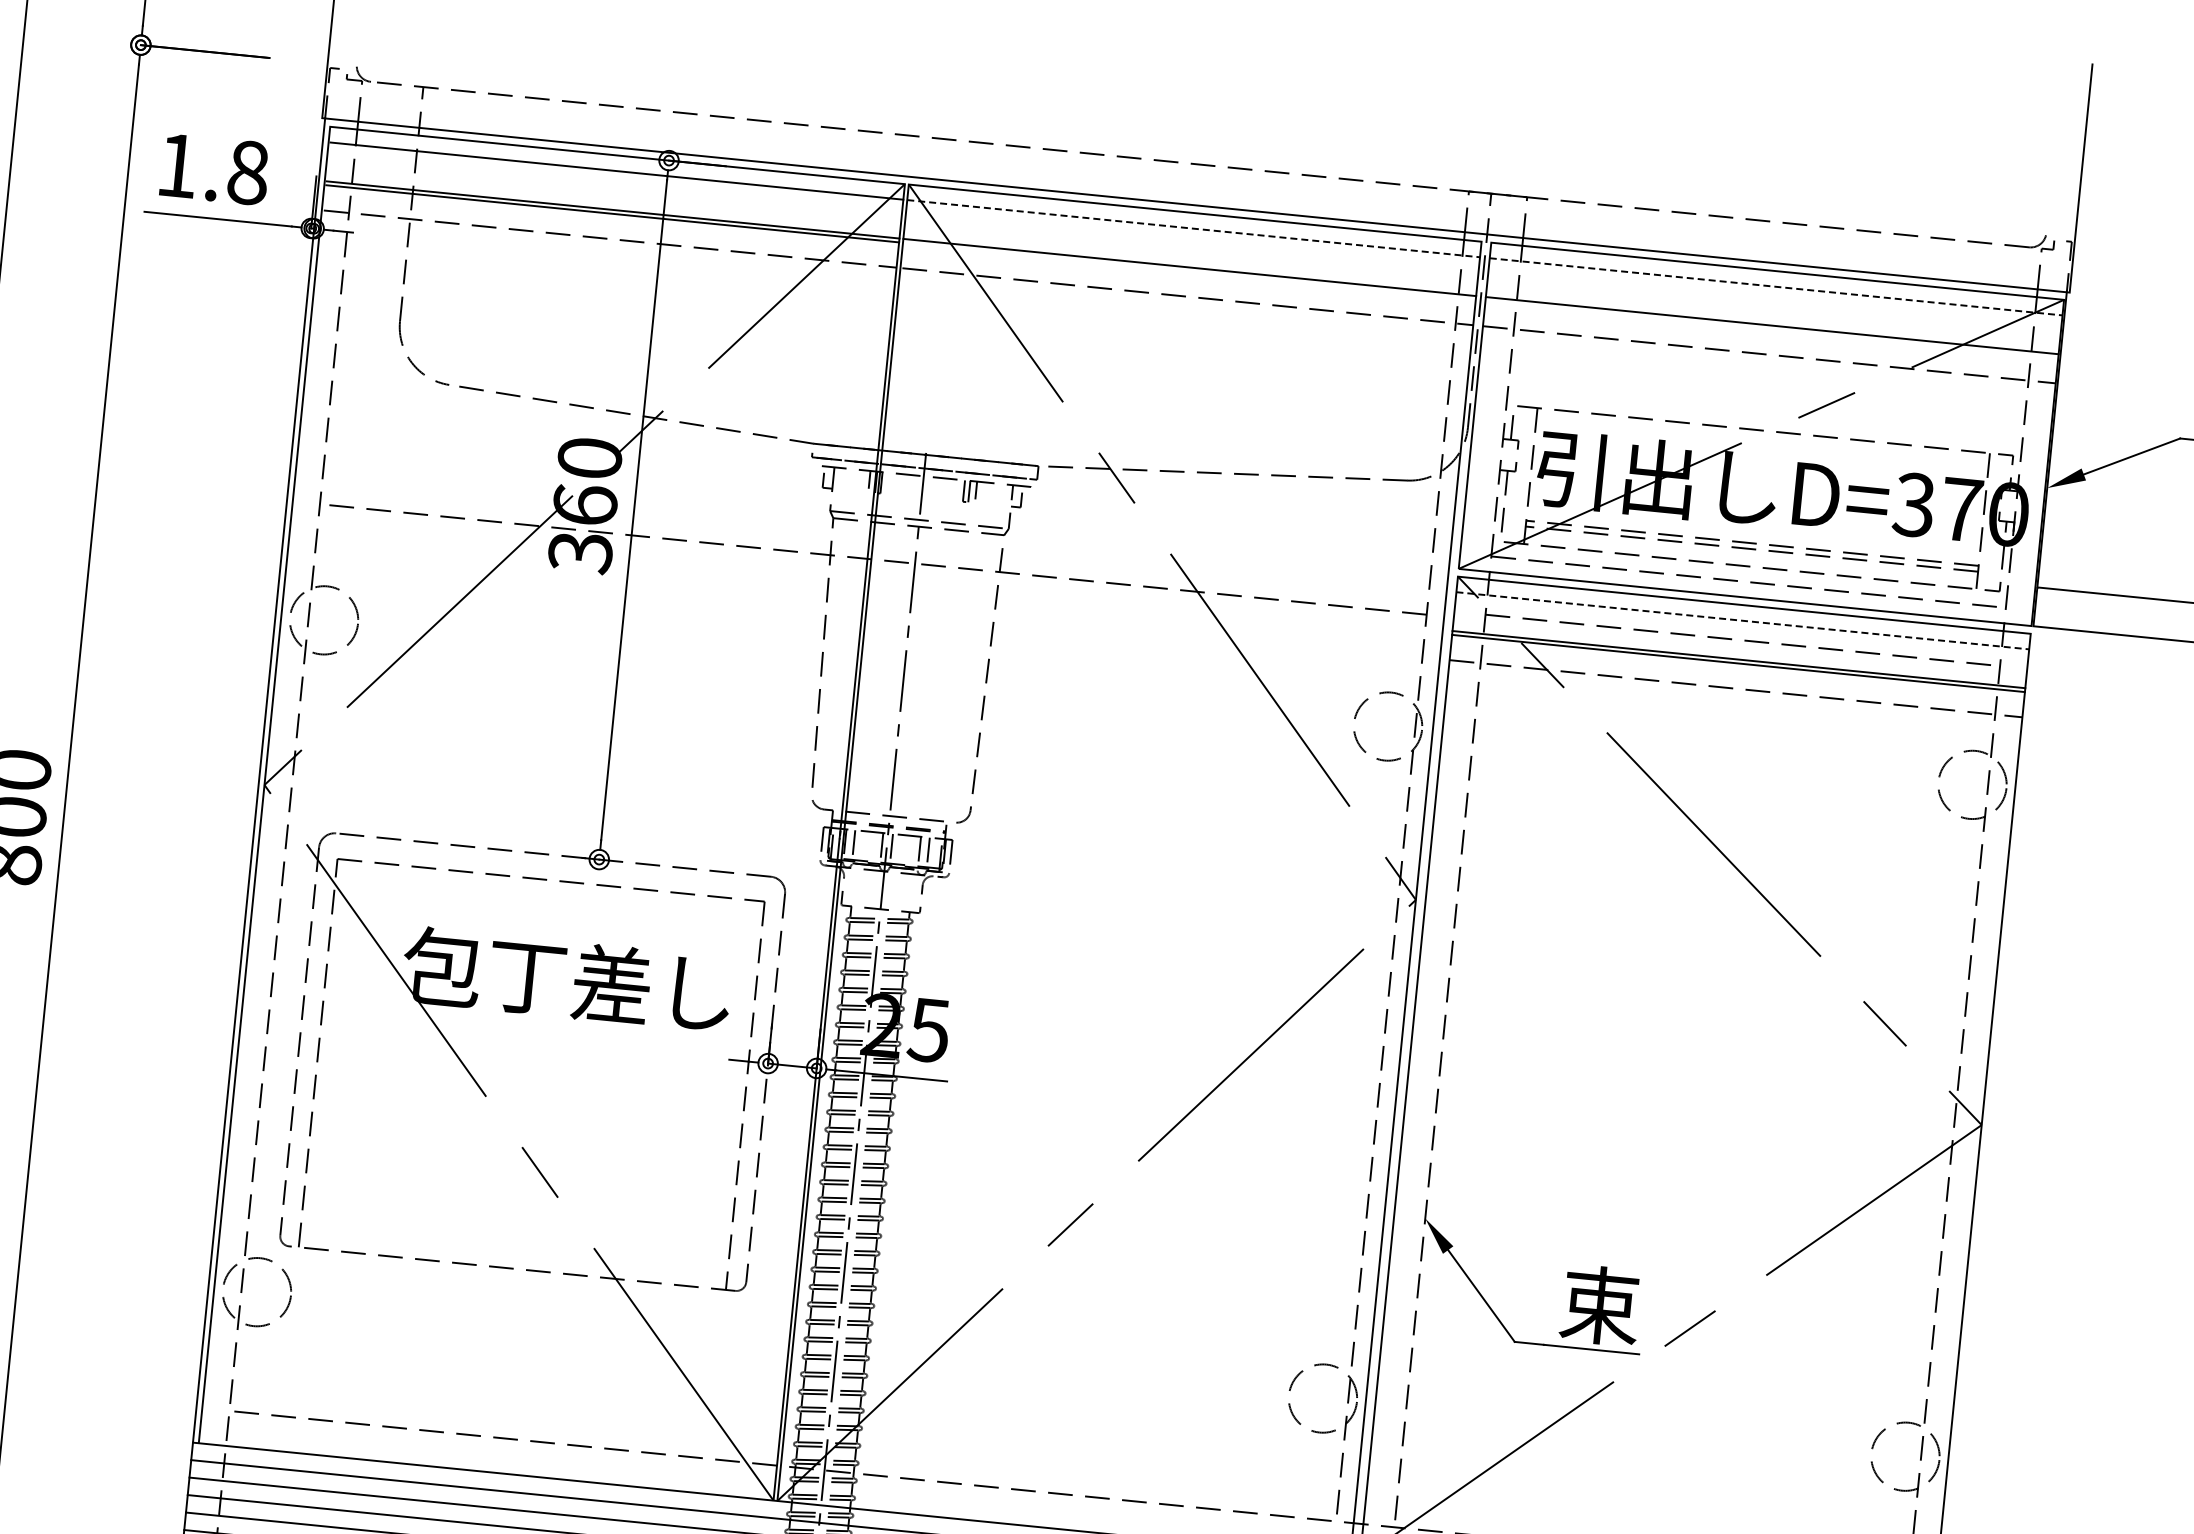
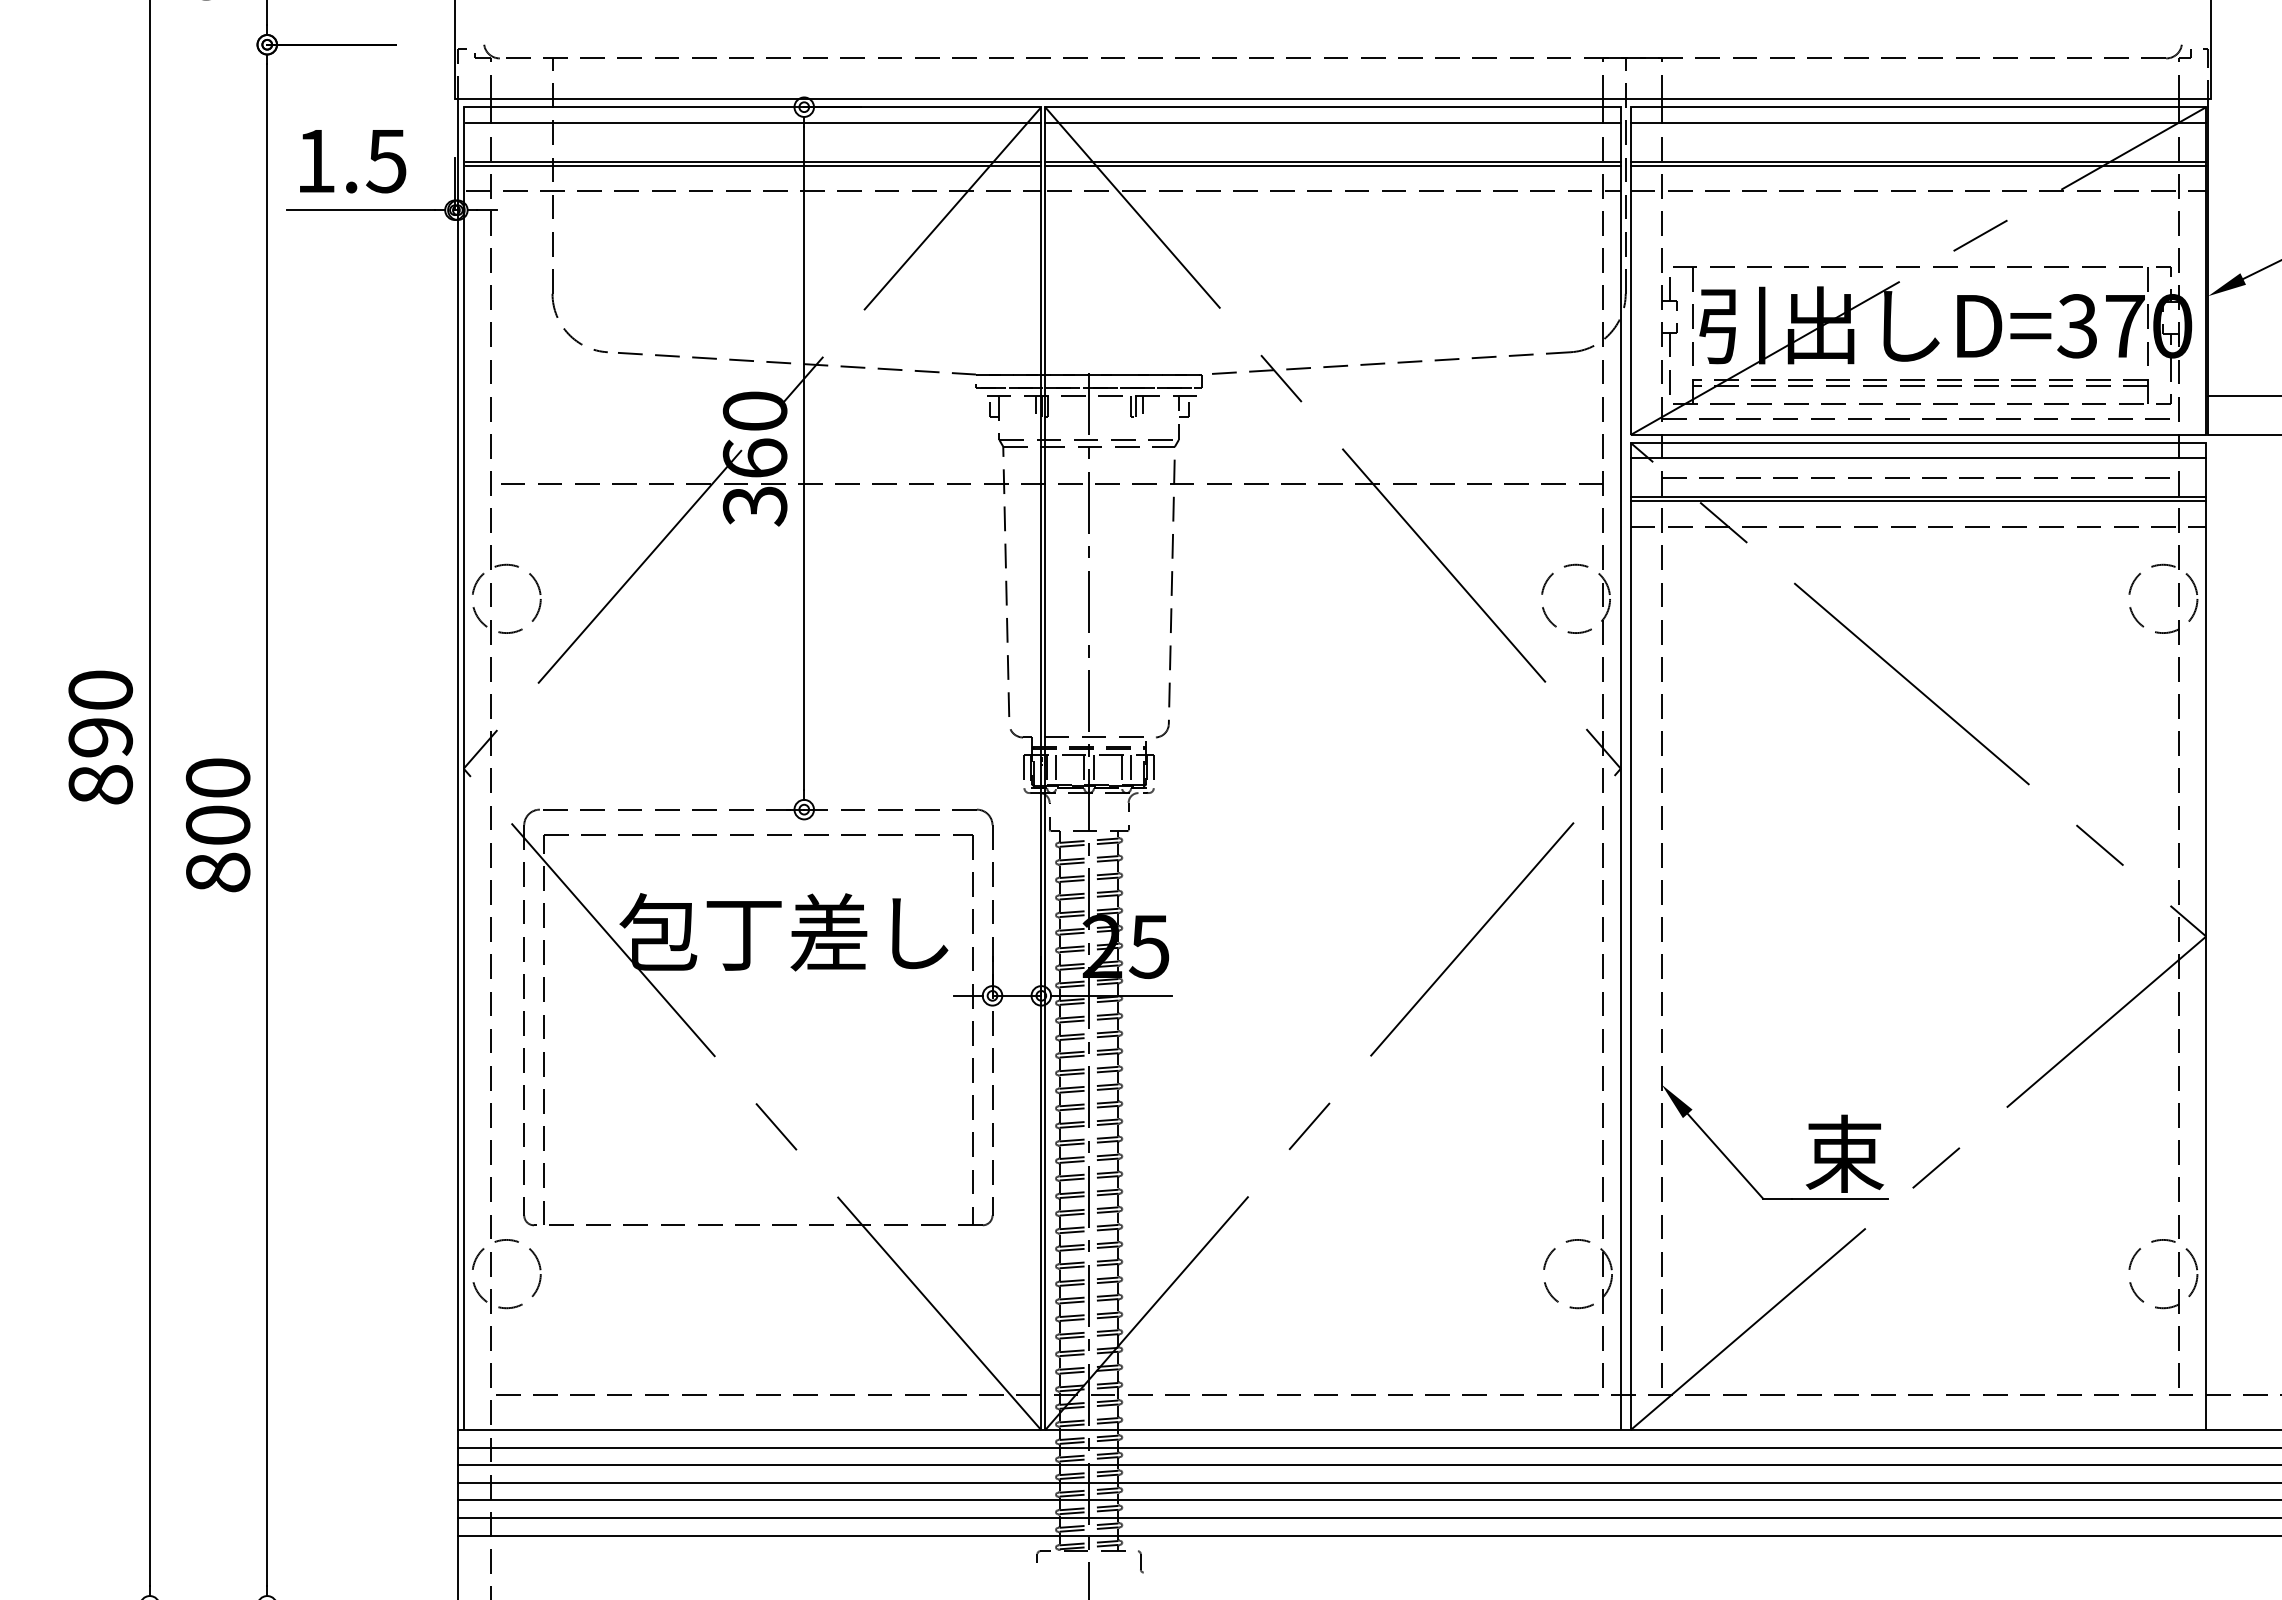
text: (247, 173) -> (386, 161), 1.8 -> 1.5
line: (1194, 228) -> (1333, 122), dashed -> solid
line: (1188, 271) -> (1332, 165), added
line: (1776, 286) -> (1918, 122), dashed -> solid
line: (1772, 329) -> (1918, 165), added
line: (1742, 620) -> (1918, 458), dashed -> solid

